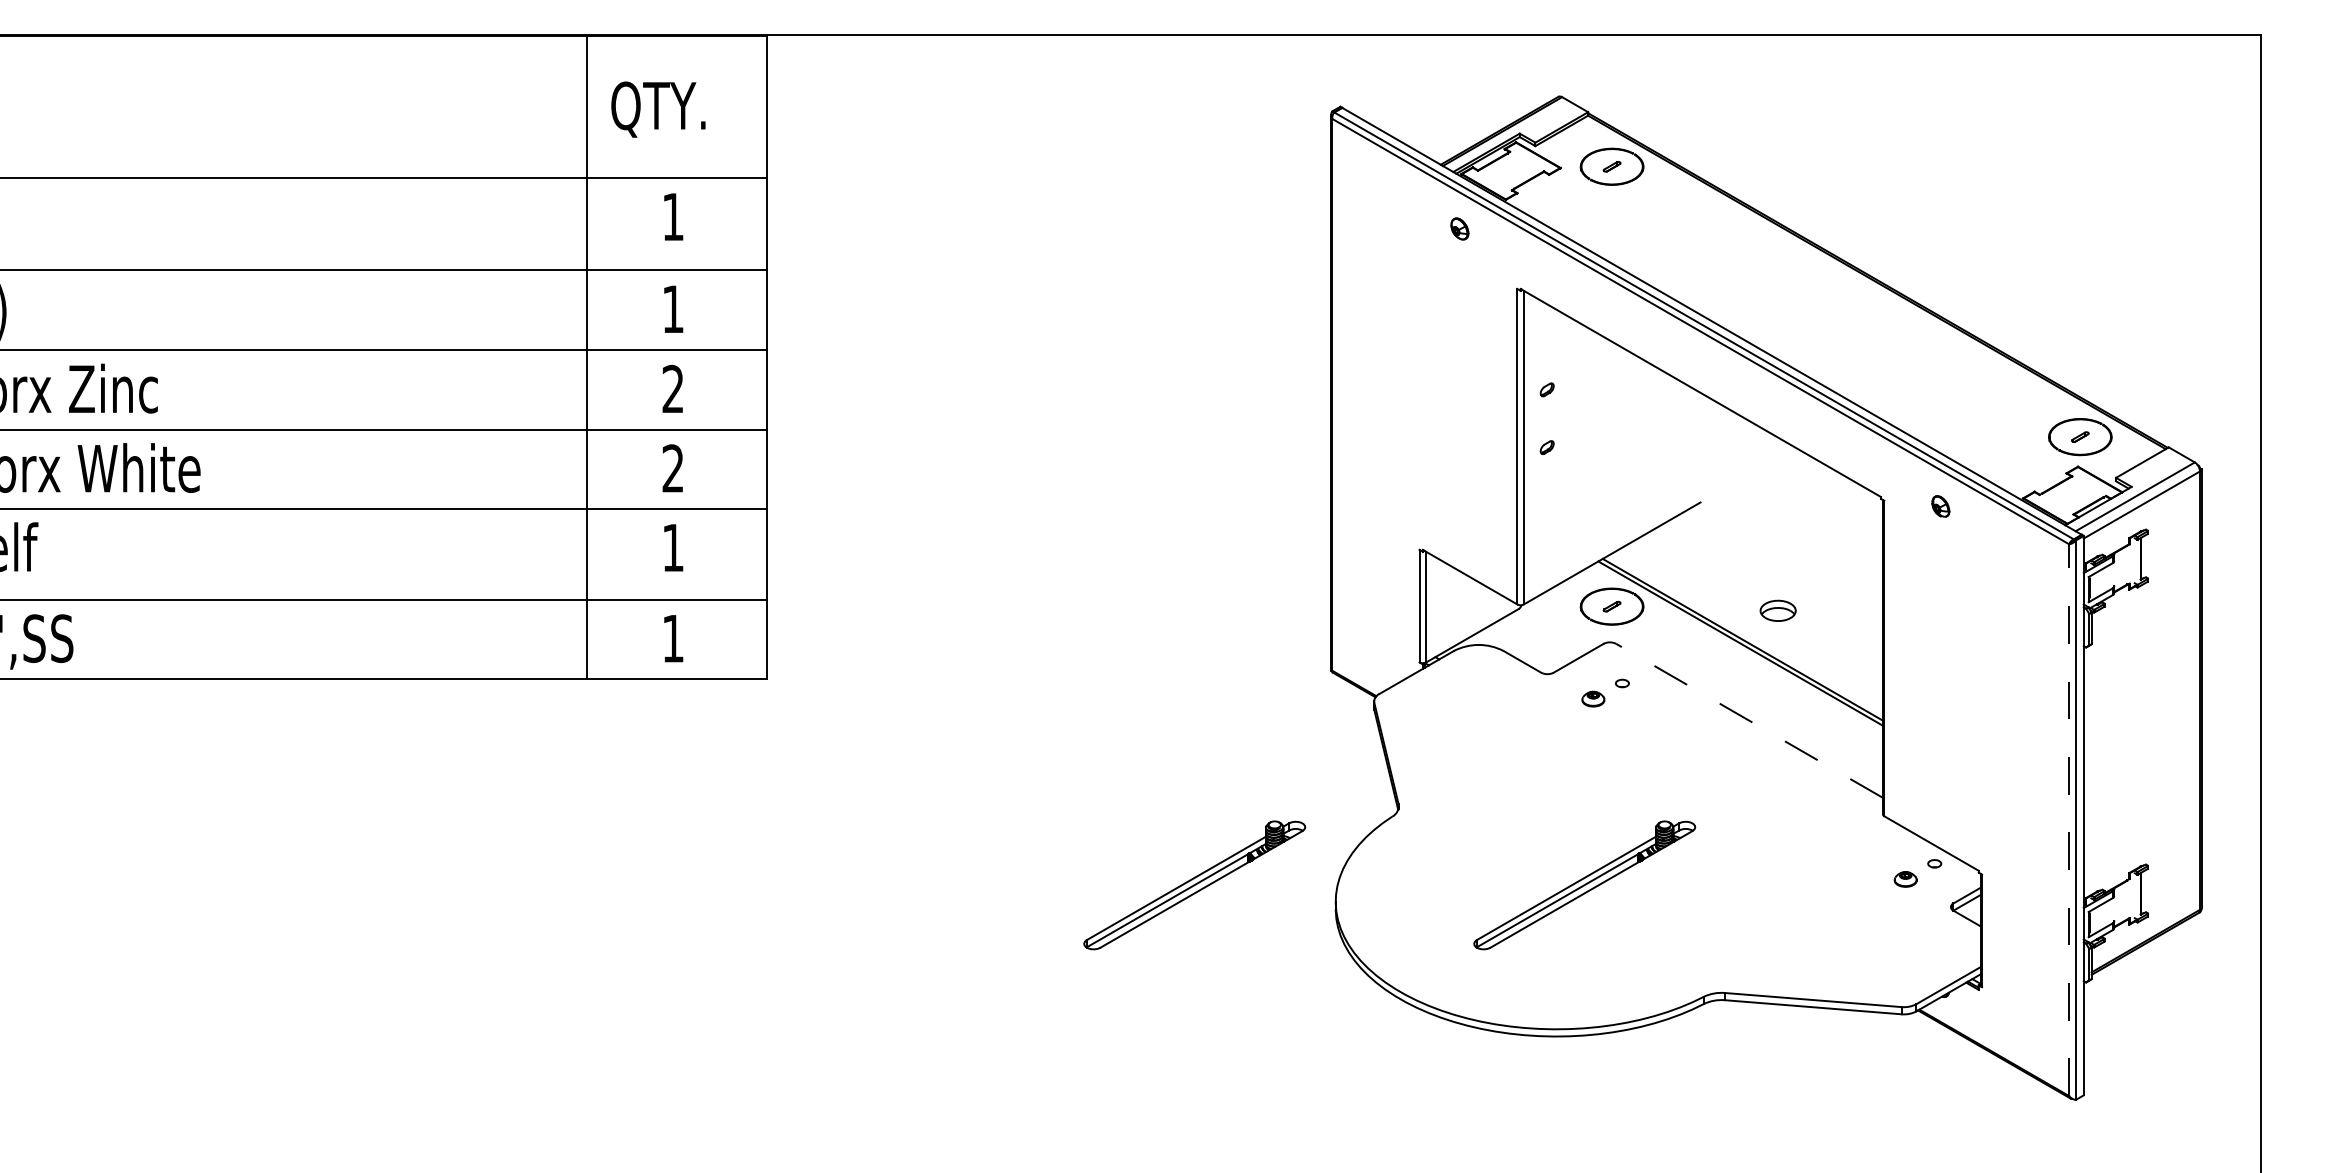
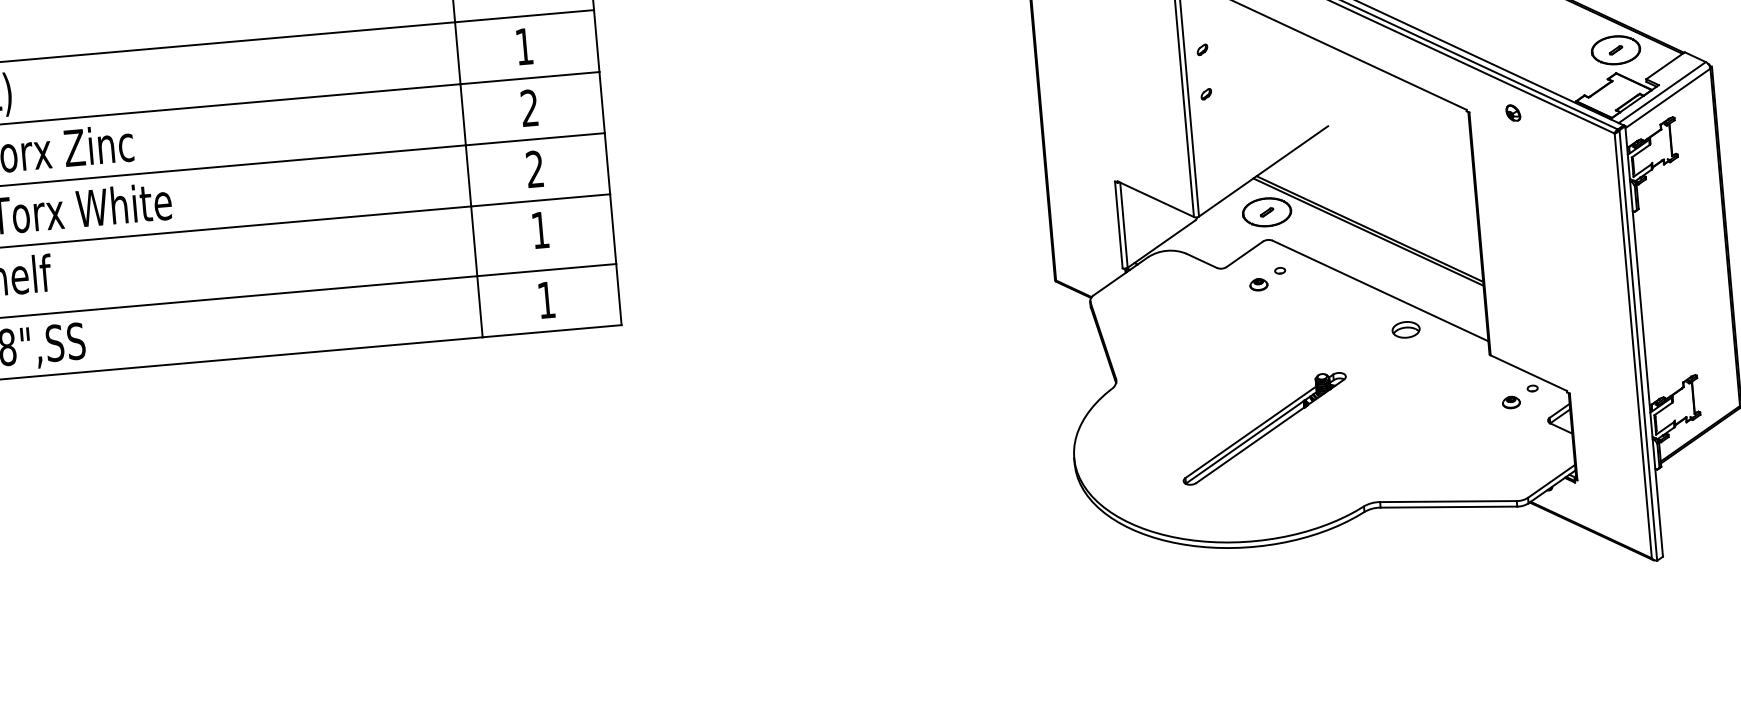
part: (1777, 610) -> (1405, 329), moved
line: (1749, 720) -> (1380, 290), dashed -> solid
line: (2069, 820) -> (1633, 346), dashed -> solid
part: (1194, 885) -> (964, 455), removed

